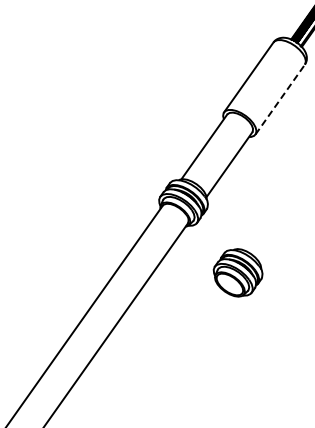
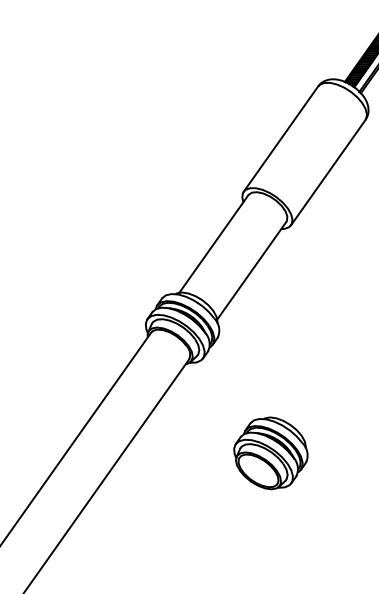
line: (280, 99) -> (328, 172), dashed -> solid
part: (237, 272) -> (269, 452), moved

